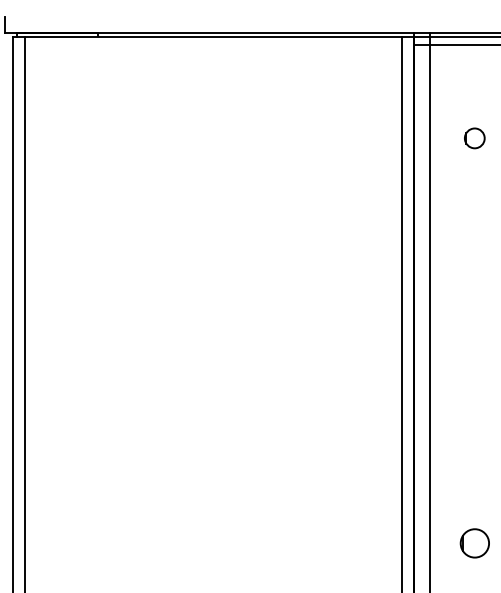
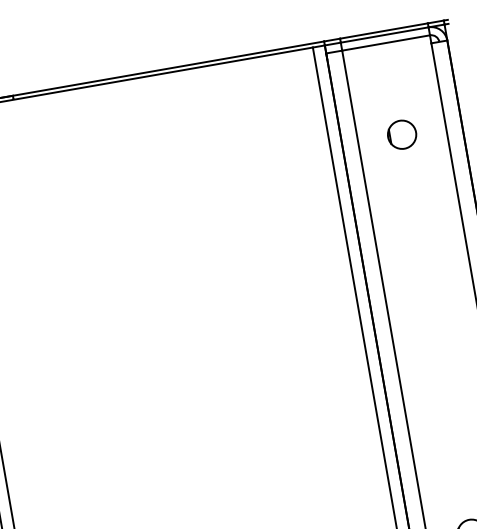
part: (474, 138) -> (401, 134), size x1.43

